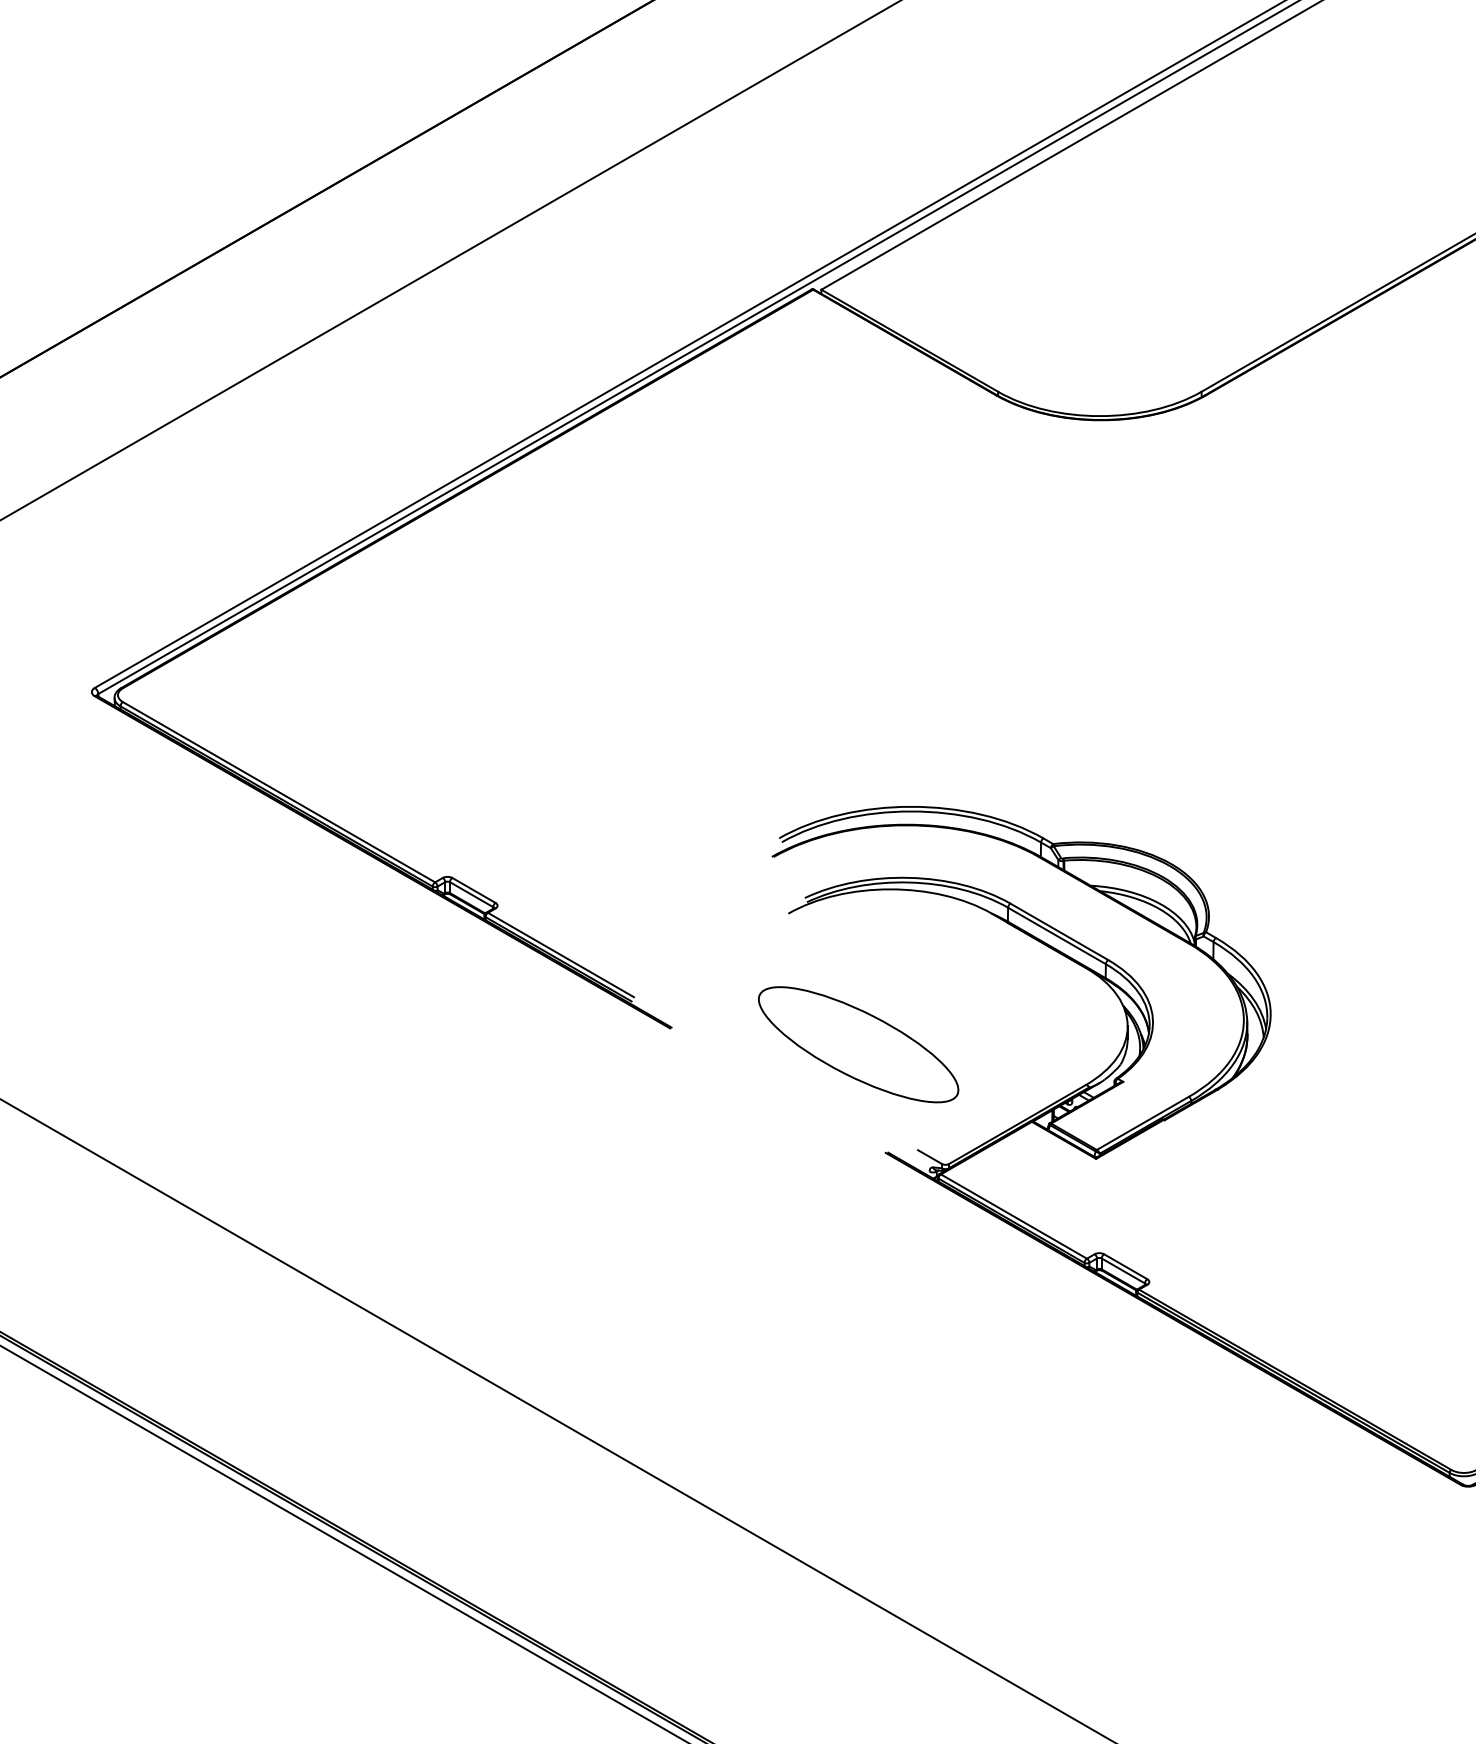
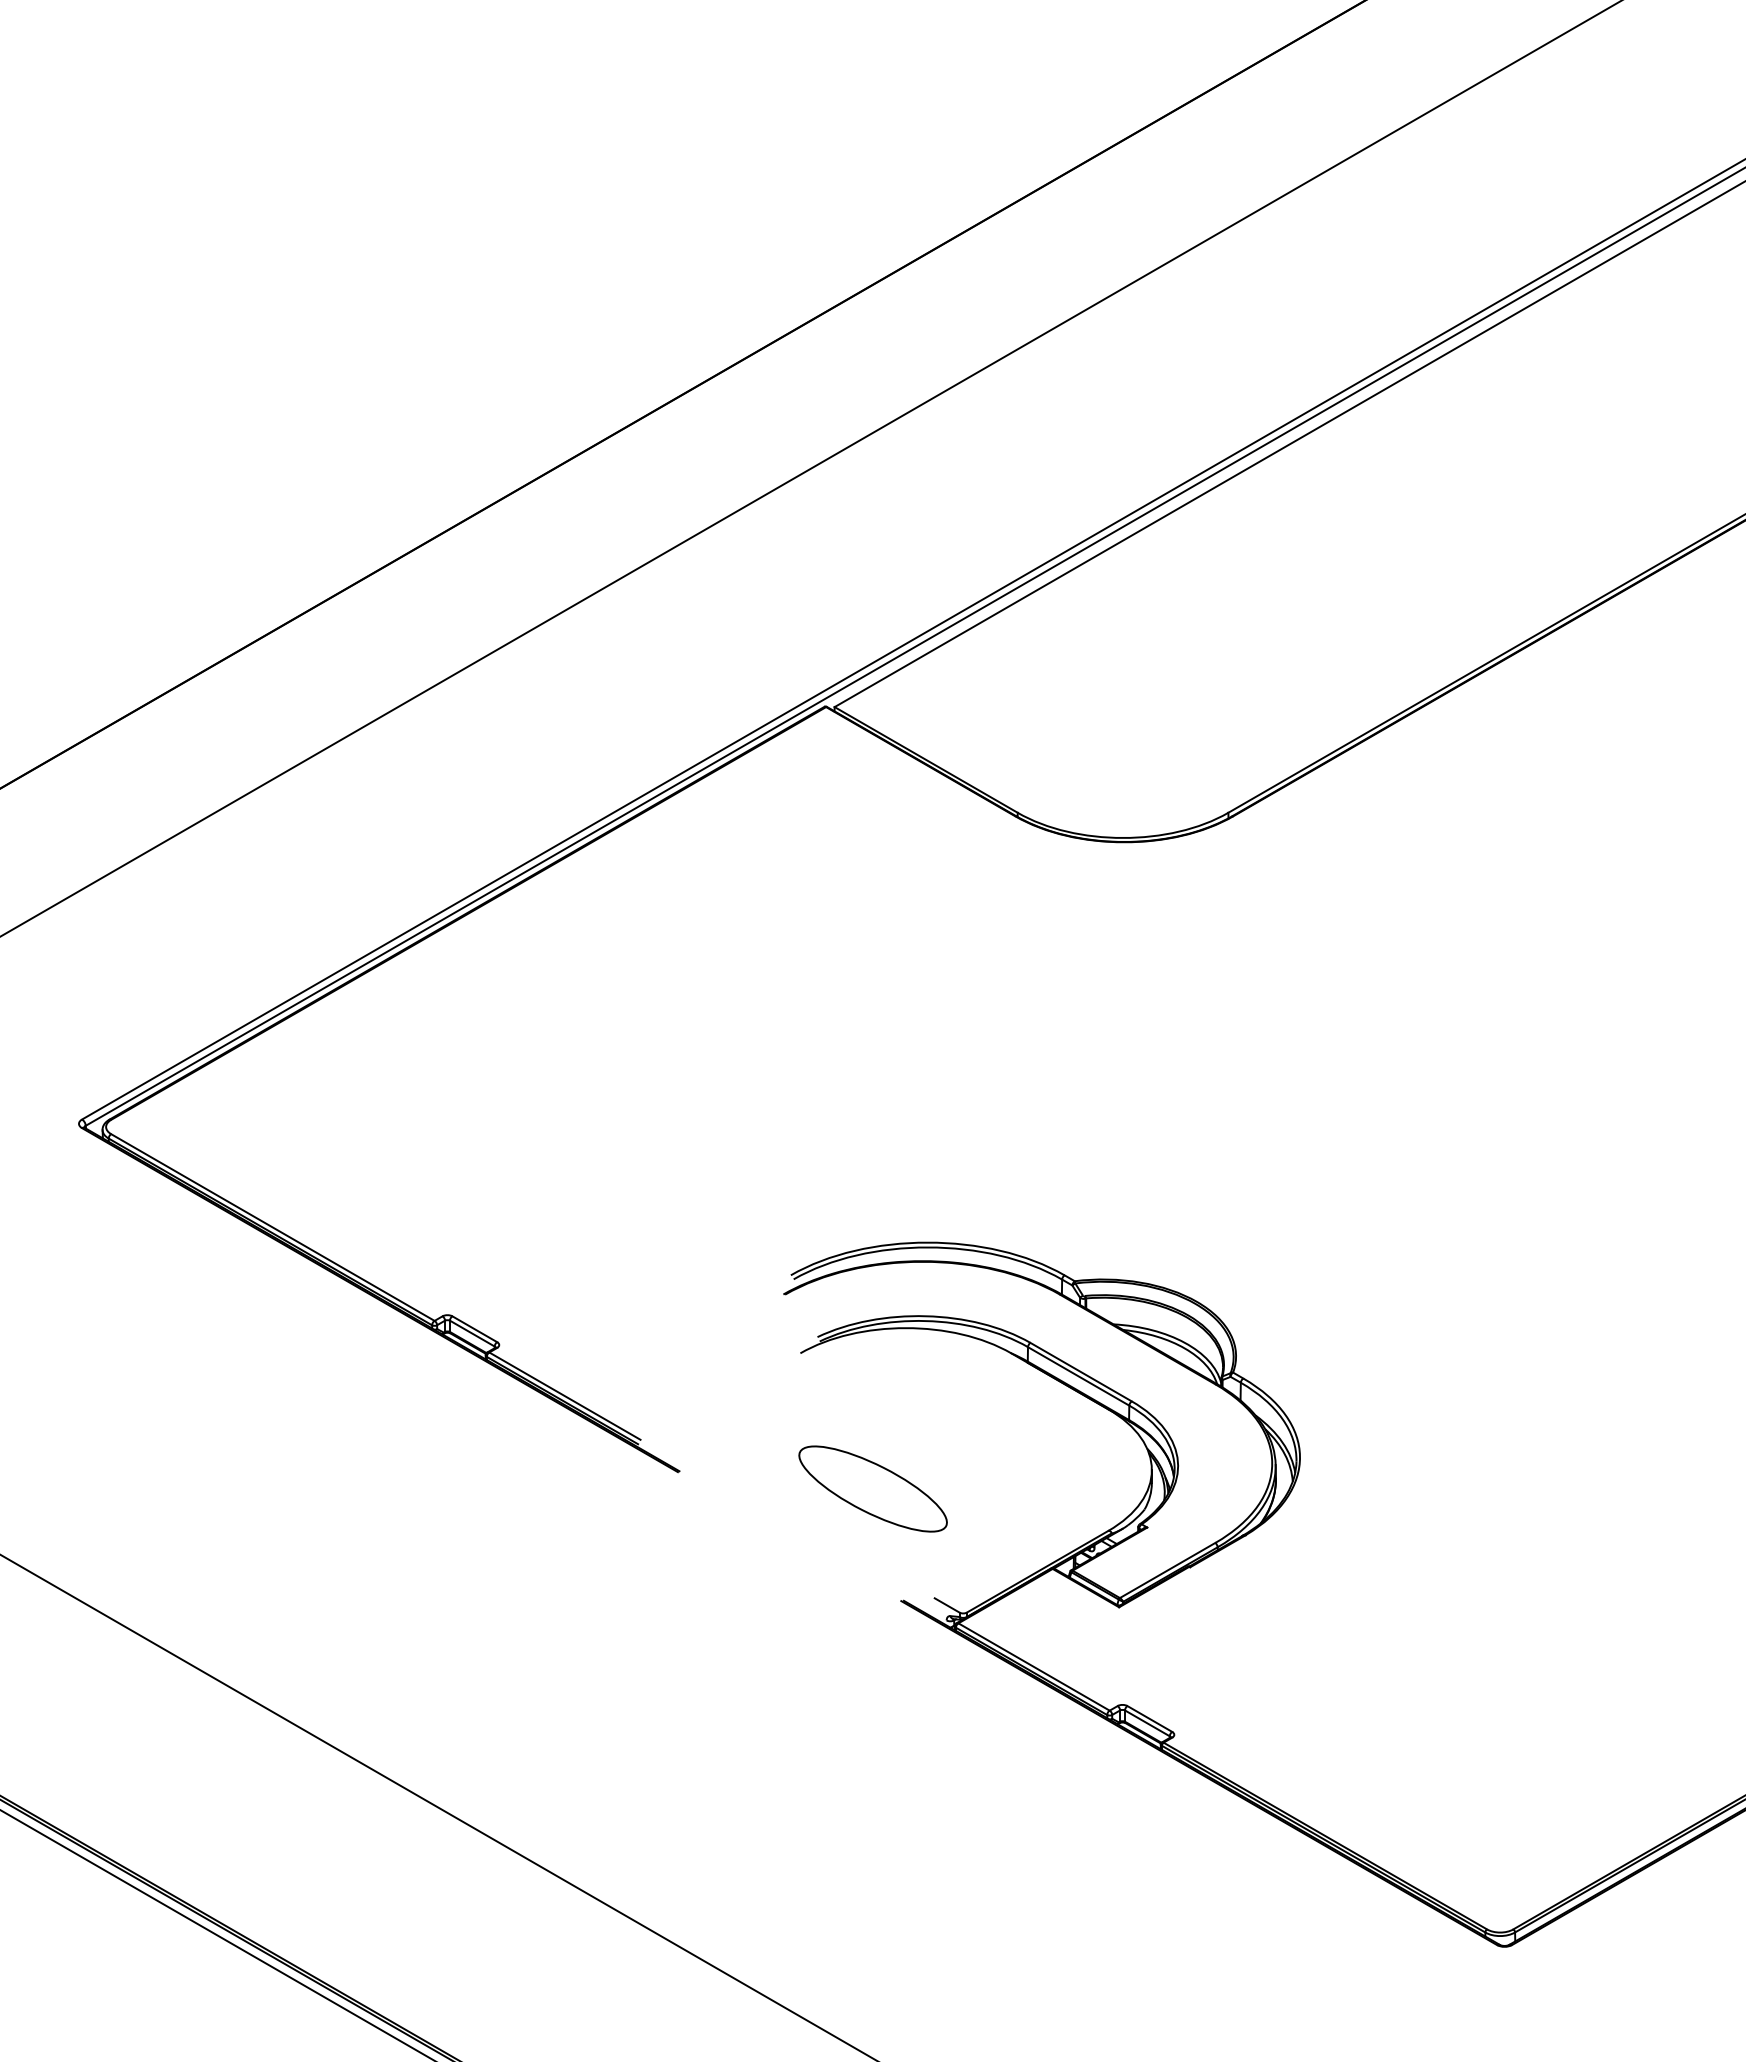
part: (857, 1044) -> (872, 1488), size x0.71

